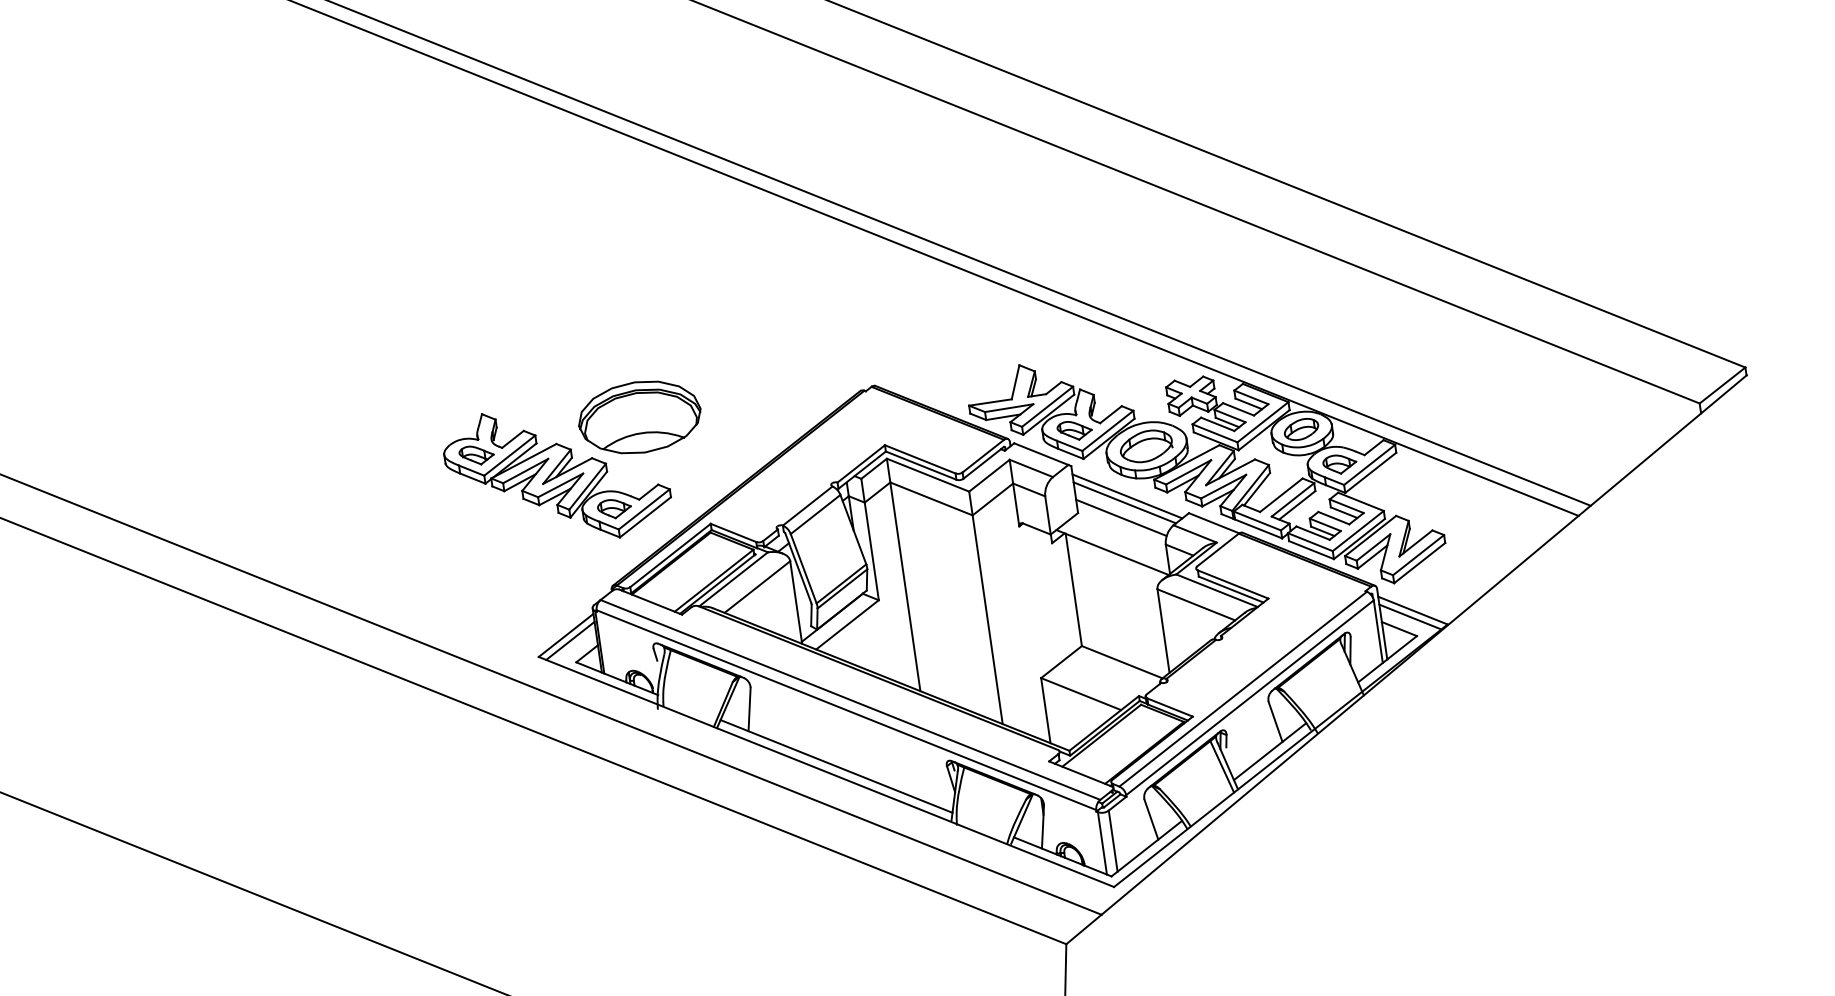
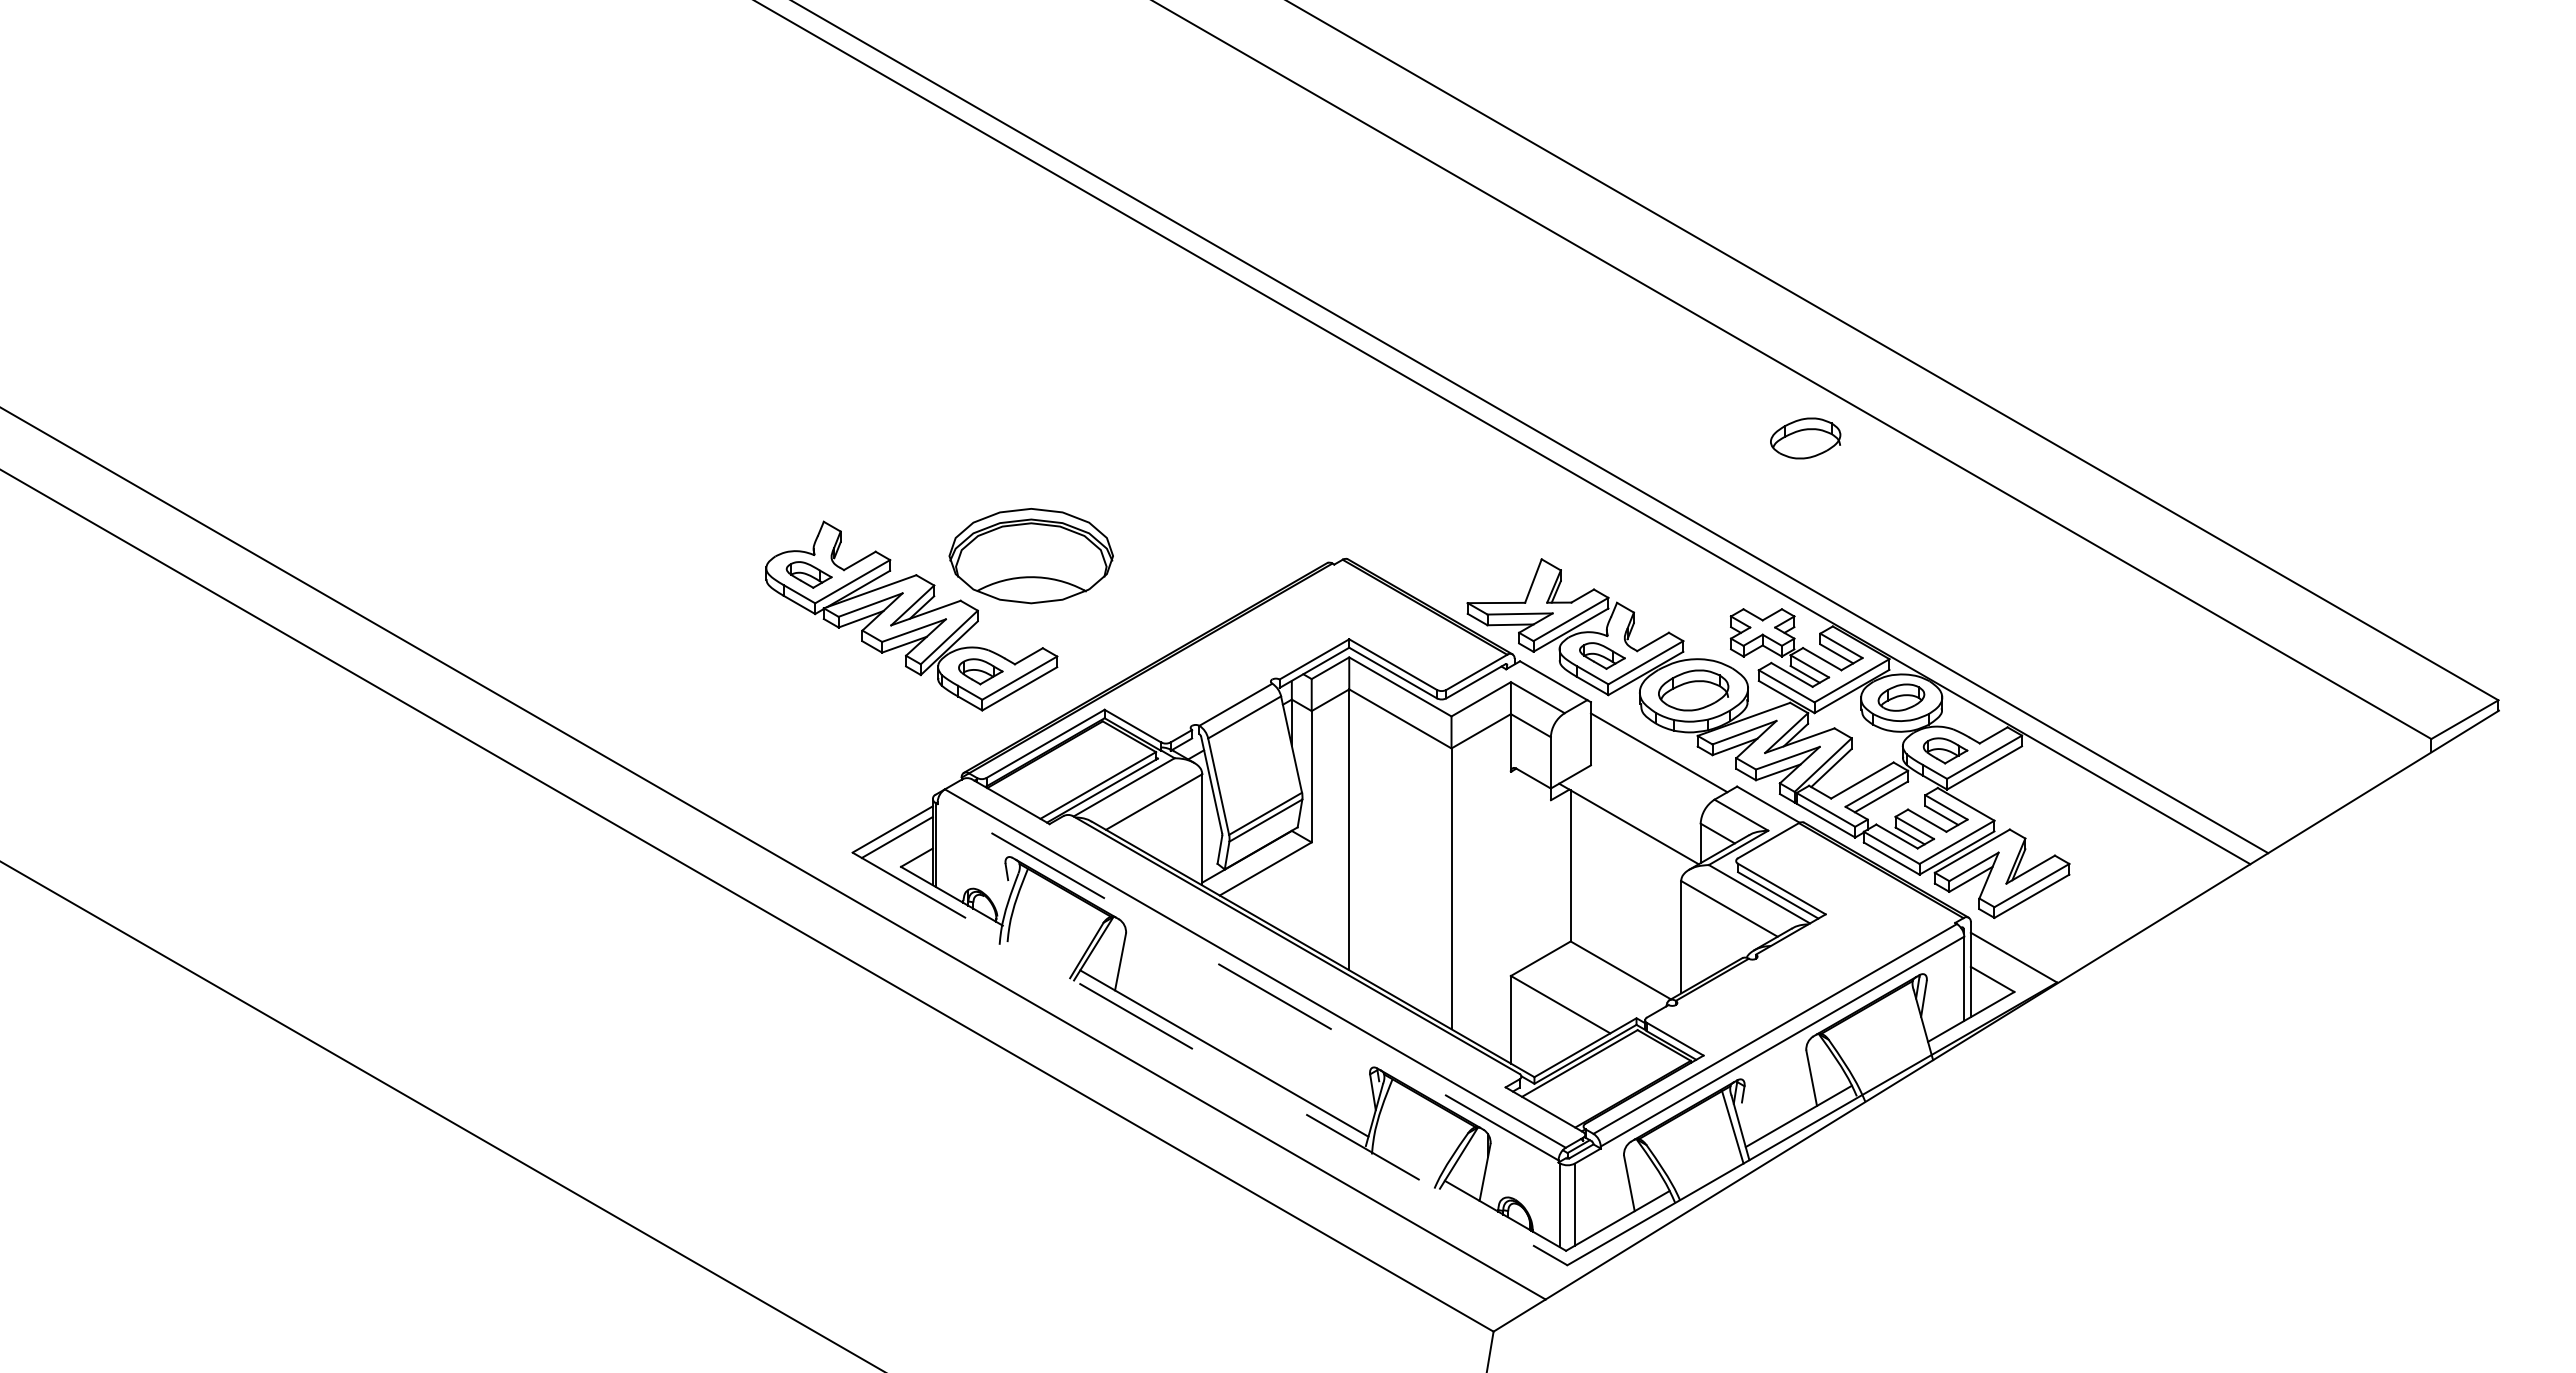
part: (1202, 247) -> (1805, 438), added
line: (1124, 502) -> (1654, 760), removed
line: (1120, 517) -> (1646, 779), removed
line: (1409, 617) -> (2008, 965), removed
line: (845, 709) -> (1247, 980), solid -> dashed
line: (826, 771) -> (1209, 1058), solid -> dashed

